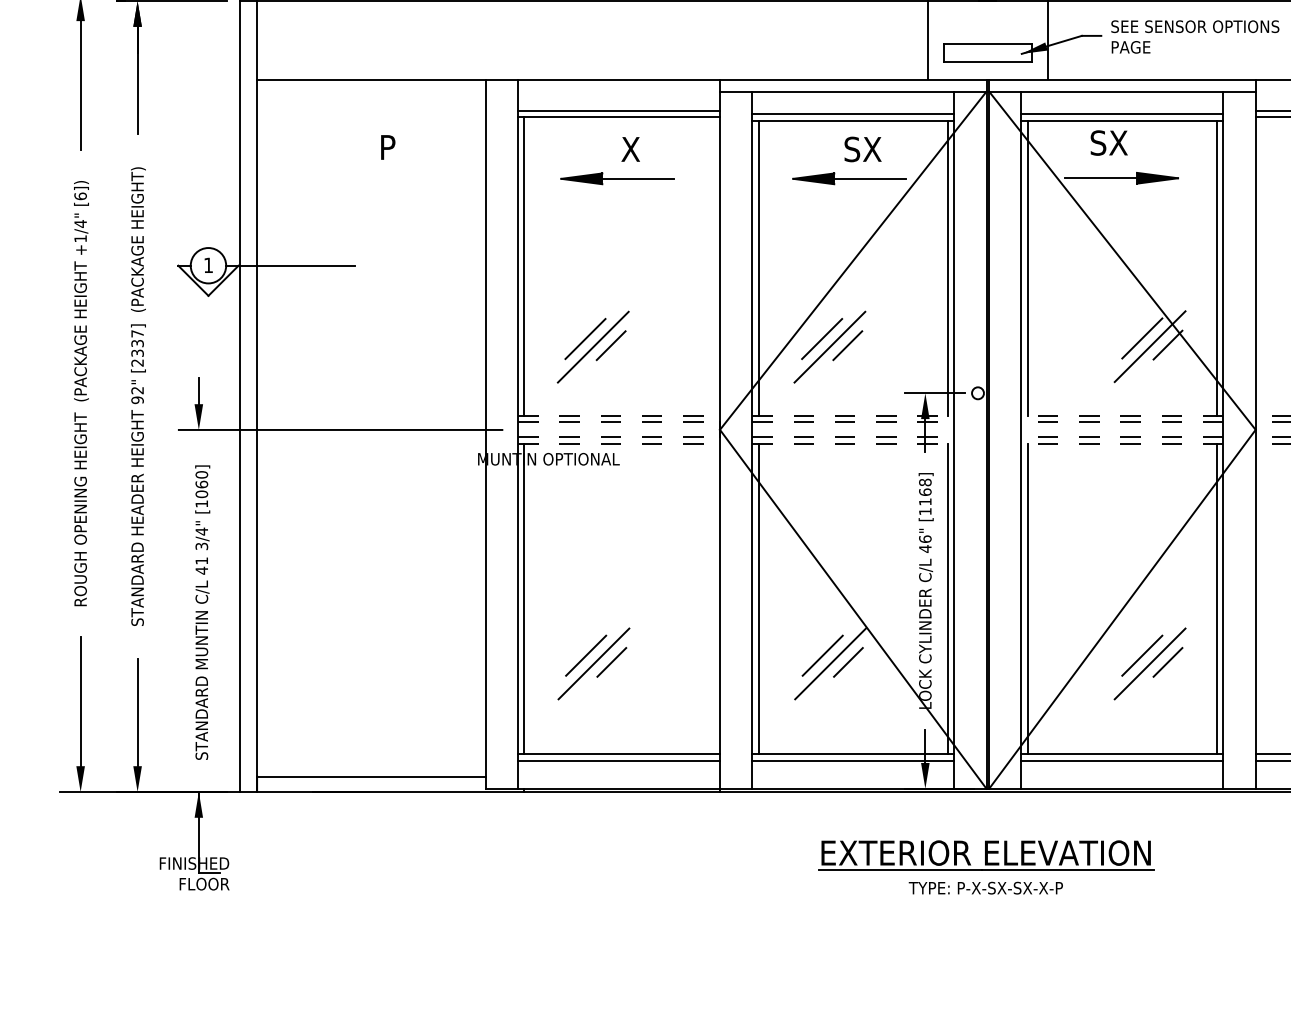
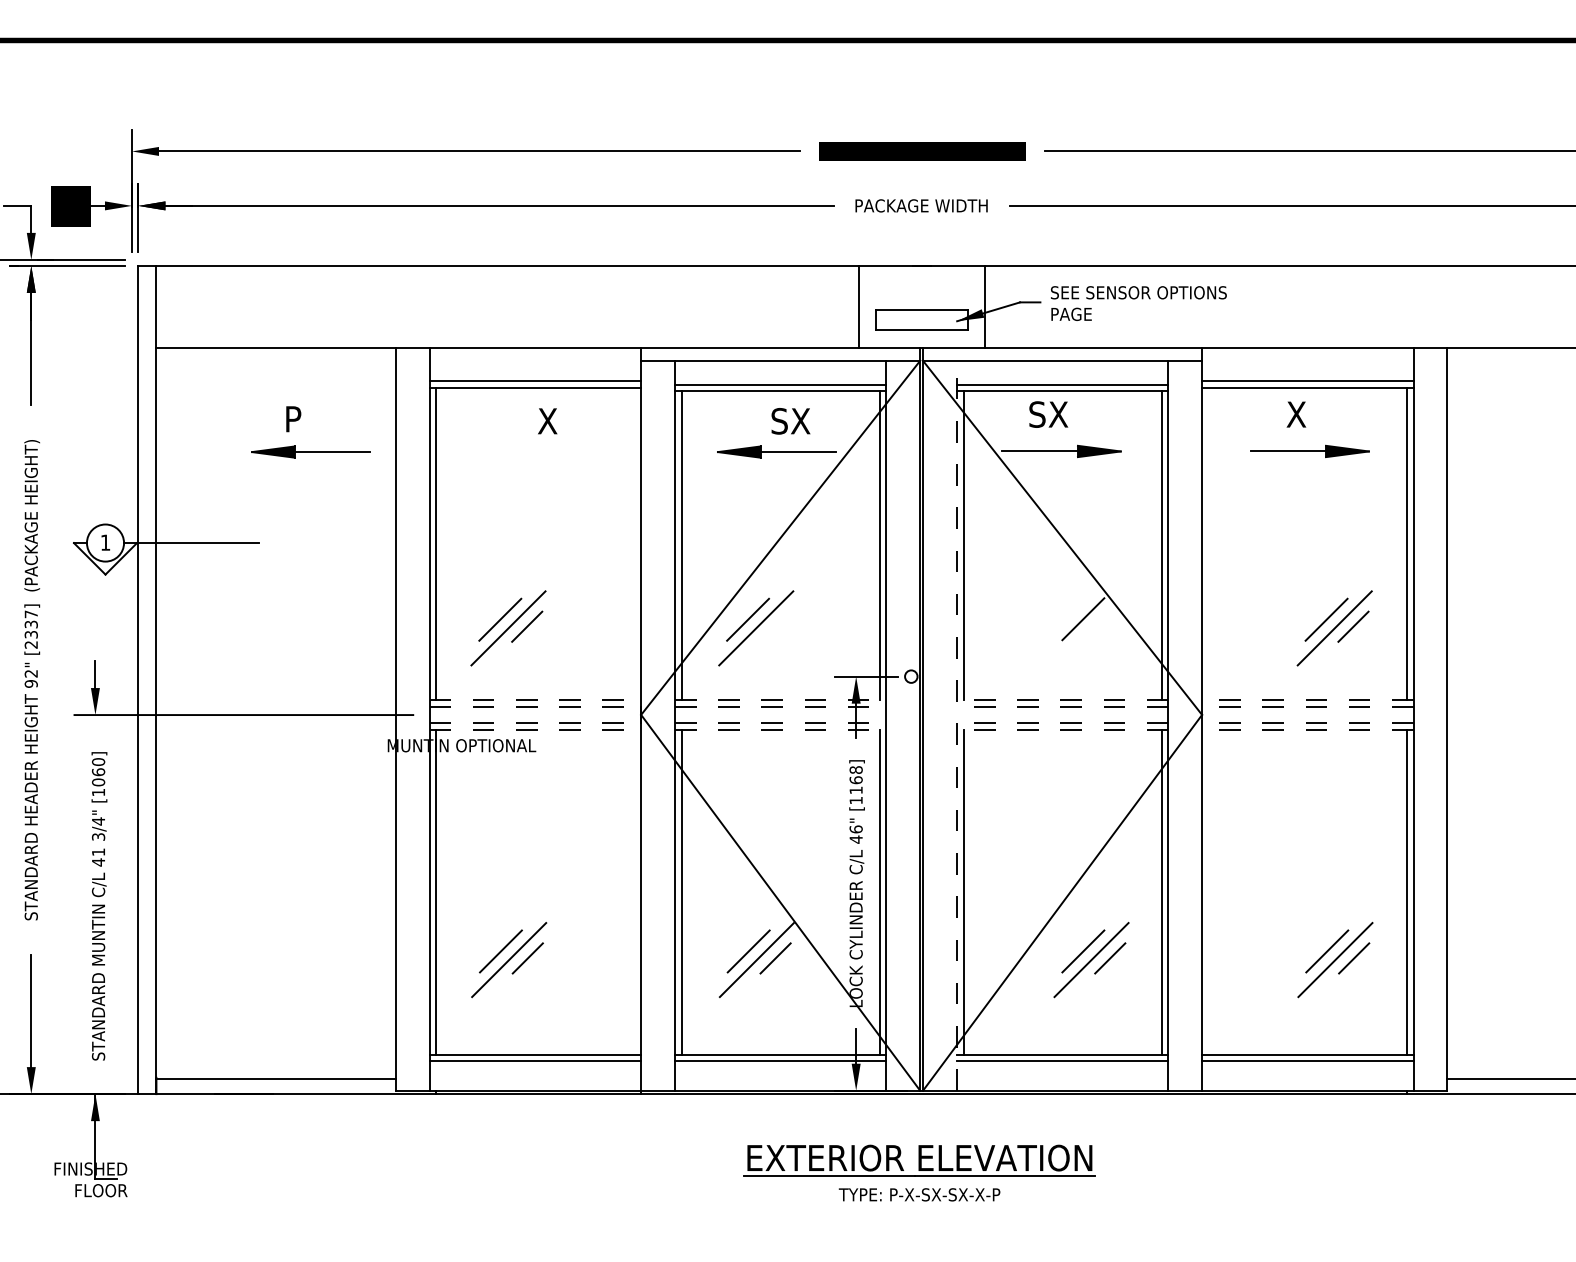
part: (617, 178) -> (310, 451), moved
line: (847, 345) -> (774, 626), removed
line: (1168, 345) -> (1110, 626), removed
line: (1150, 346) -> (1091, 627), removed
line: (1021, 439) -> (956, 725), solid -> dashed

